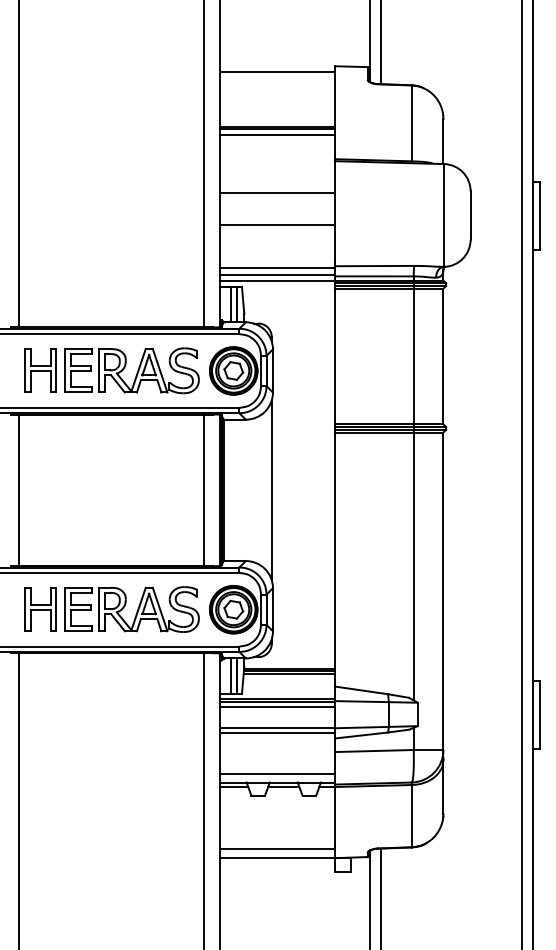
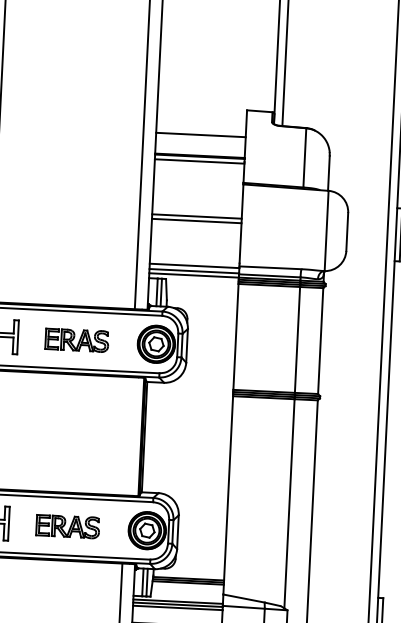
line: (277, 71) -> (200, 134), moved
line: (277, 192) -> (196, 220), moved
line: (277, 225) -> (196, 216), moved
part: (131, 370) -> (76, 340), size x0.6
line: (203, 490) -> (128, 436), removed
line: (271, 490) -> (181, 439), removed
part: (131, 609) -> (67, 526), size x0.6

